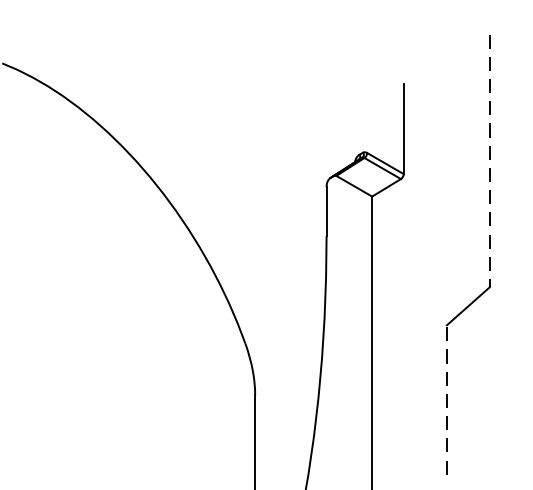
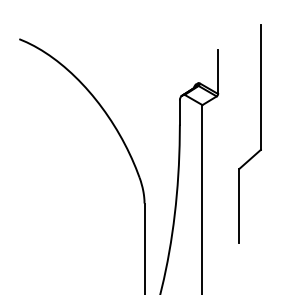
line: (489, 161) -> (260, 87), dashed -> solid
line: (446, 399) -> (239, 205), dashed -> solid

